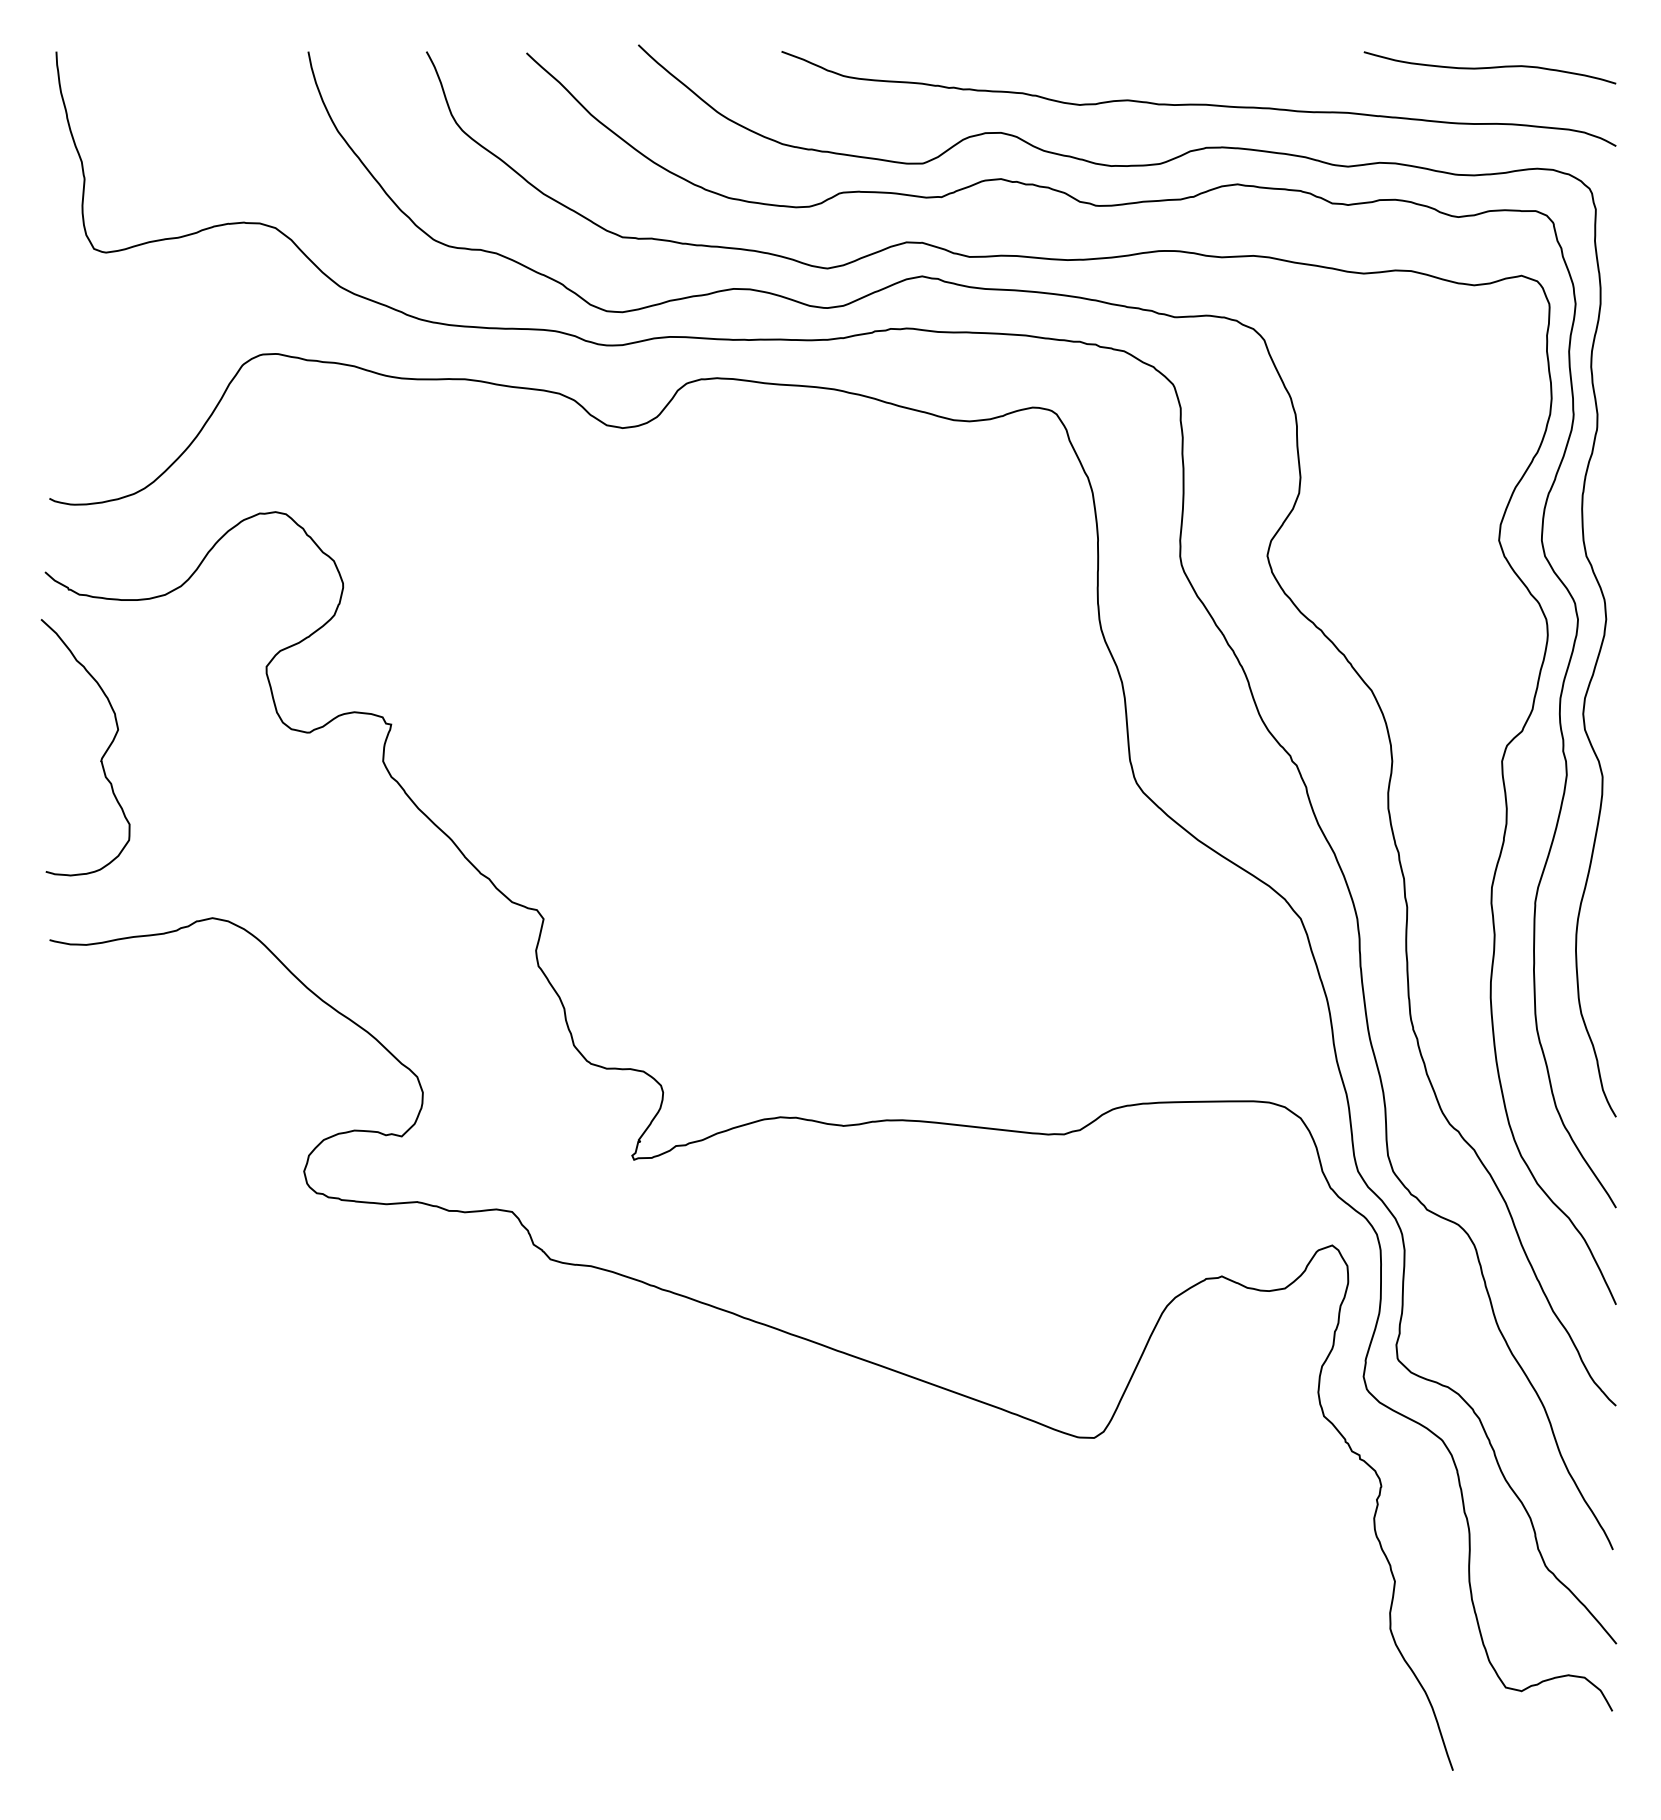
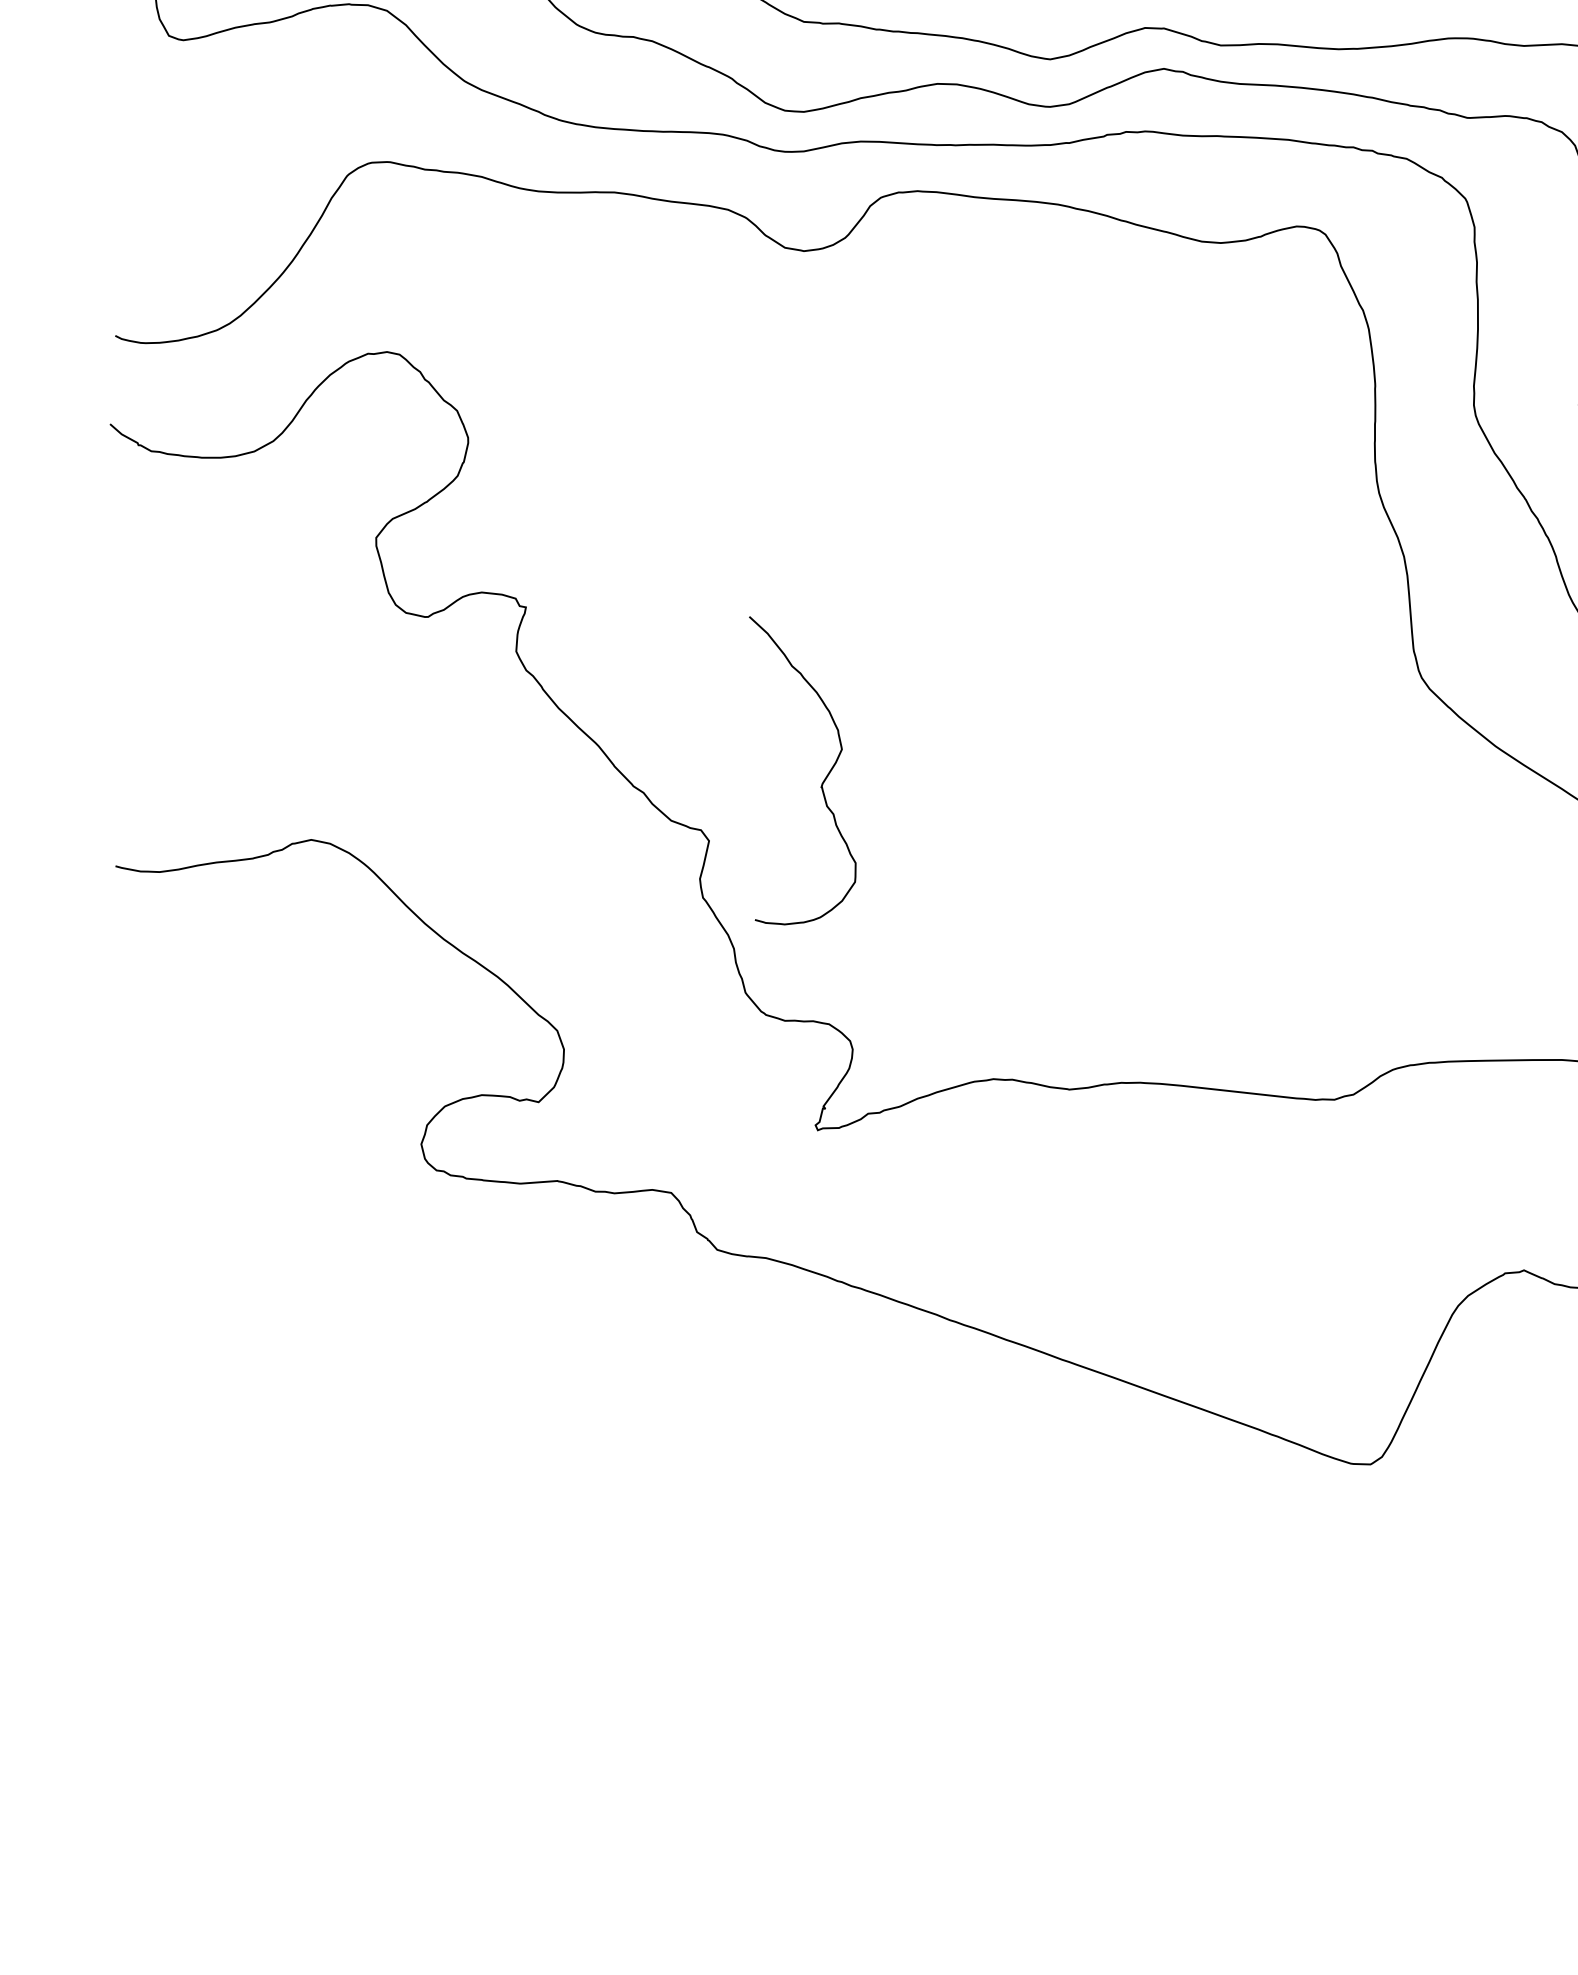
curve: (102, 755) -> (823, 780), moved

